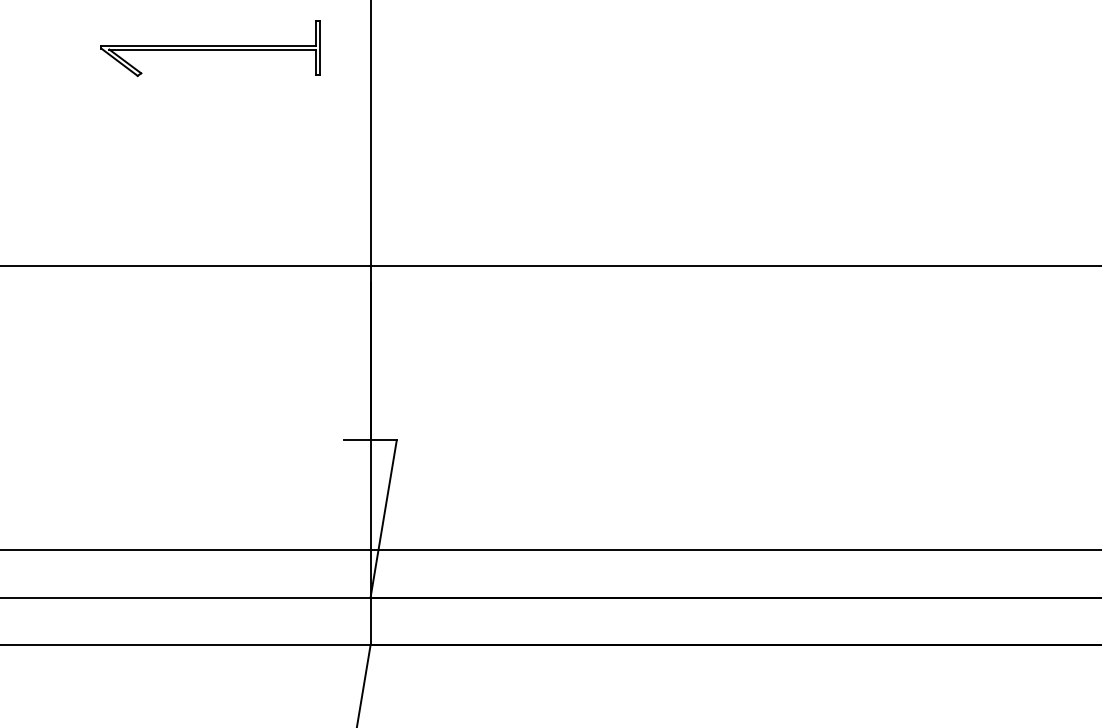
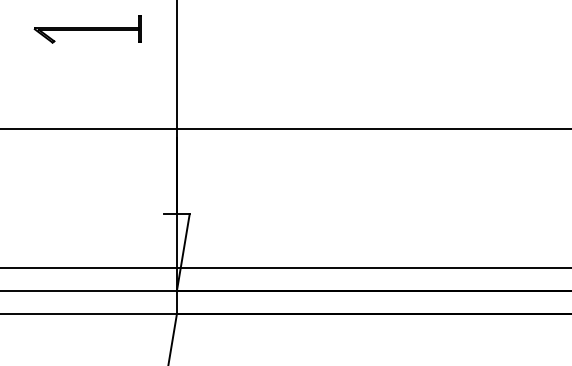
part: (209, 49) -> (87, 29), moved

